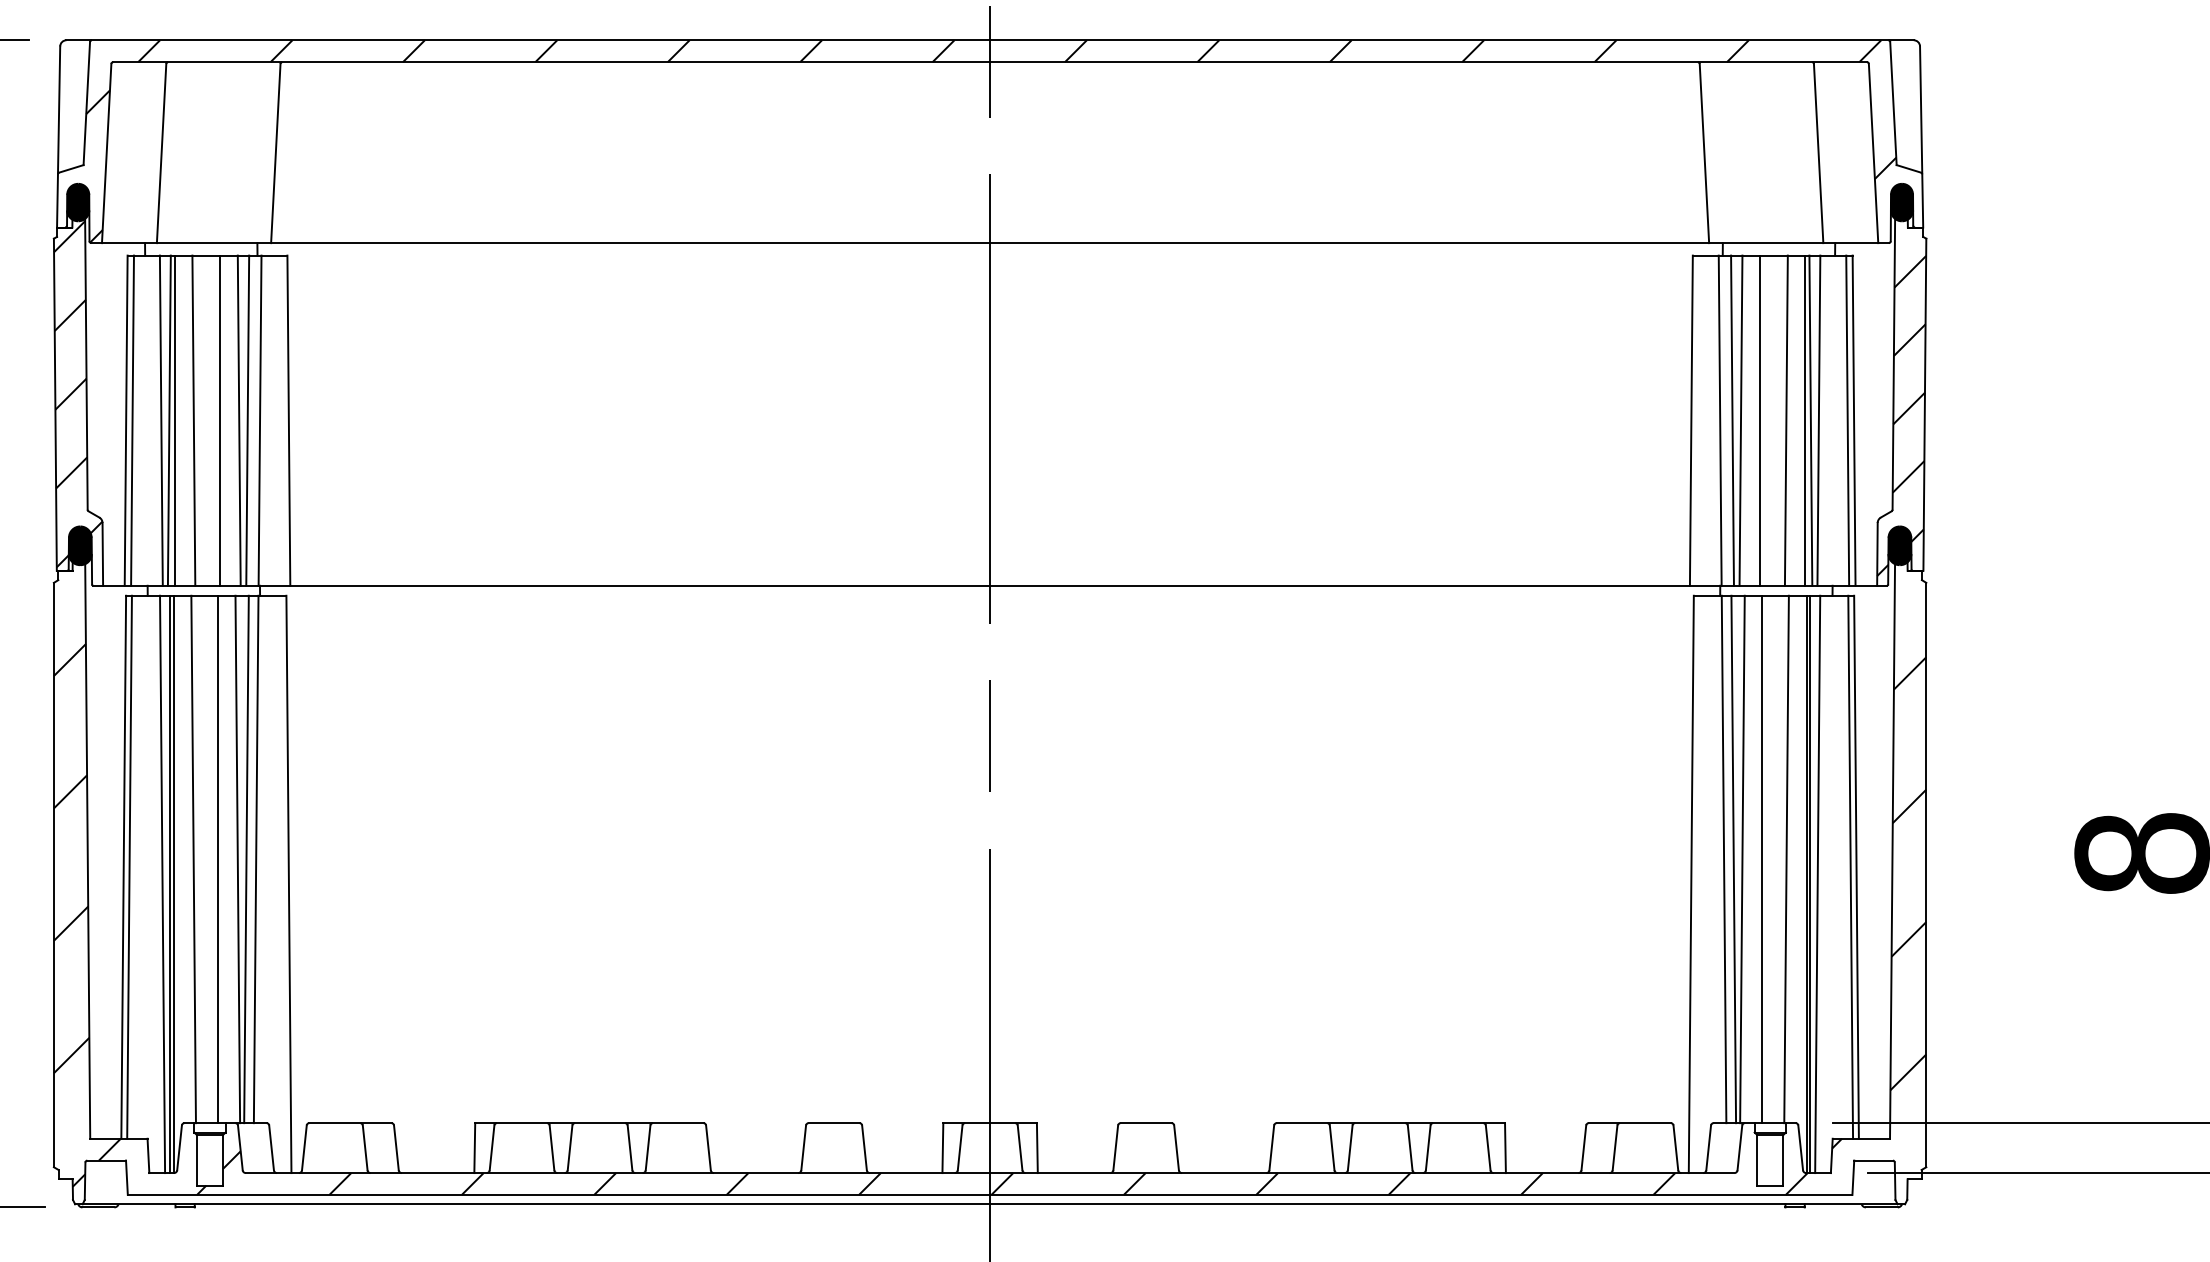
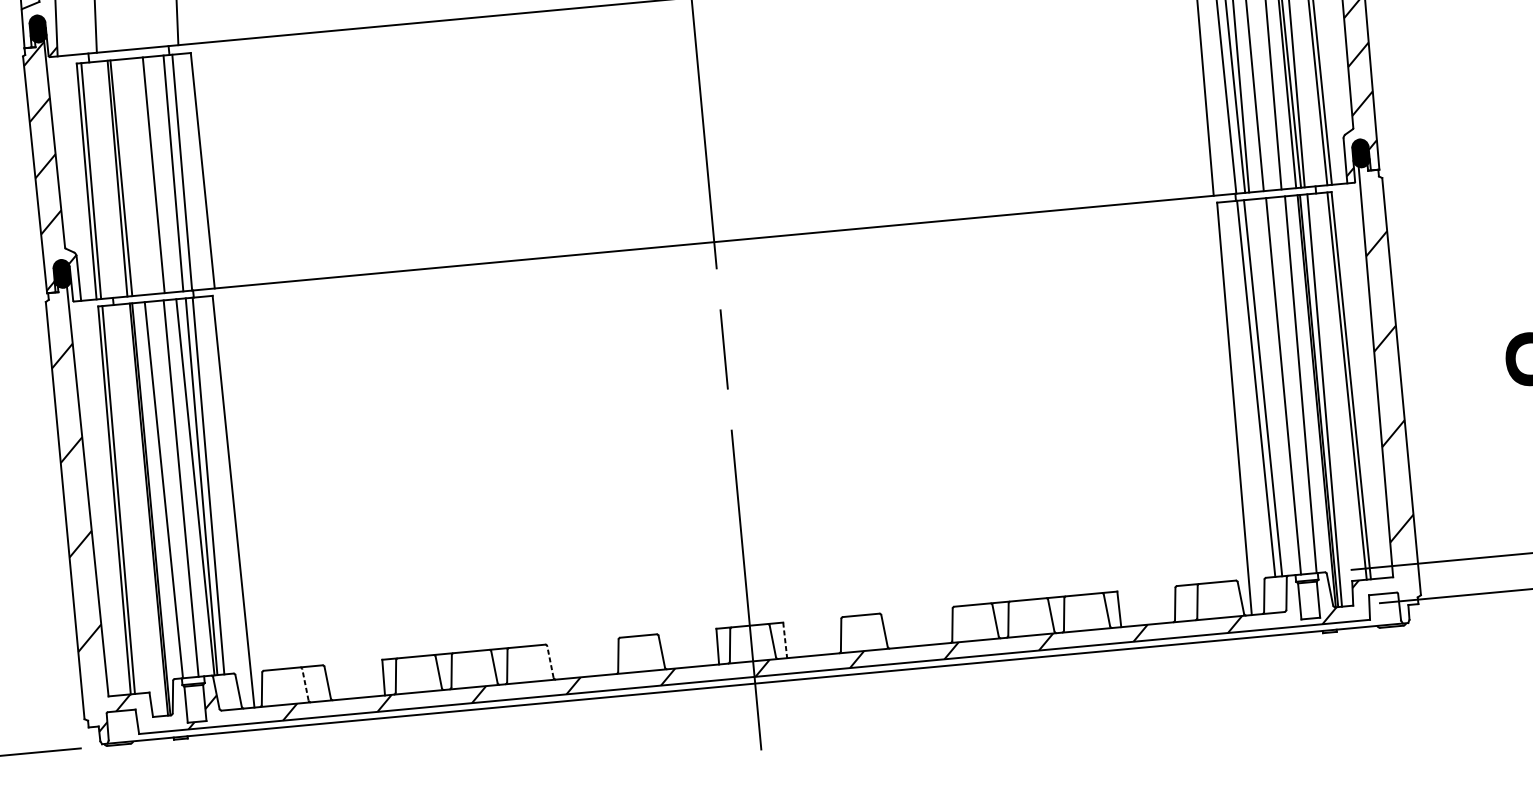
line: (160, 420) -> (111, 179), removed
line: (193, 420) -> (134, 176), removed
line: (238, 420) -> (166, 173), removed
line: (1742, 859) -> (1269, 387), removed
line: (162, 884) -> (143, 510), removed
line: (365, 1147) -> (305, 684), solid -> dashed
line: (708, 1147) -> (550, 661), solid -> dashed
line: (1037, 1148) -> (785, 640), solid -> dashed

